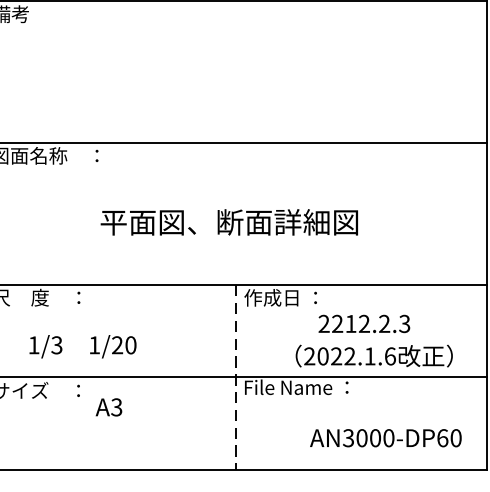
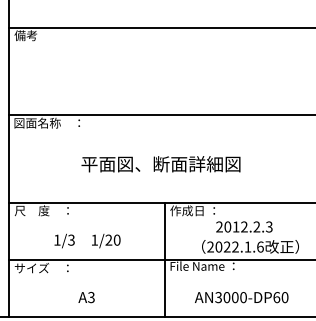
text: (337, 323) -> (227, 226), 2212.2.3 -> 2012.2.3
text: (82, 345) -> (87, 240), moved
line: (235, 378) -> (164, 260), dashed -> solid
text: (108, 407) -> (86, 297), moved
text: (385, 438) -> (241, 297), moved

